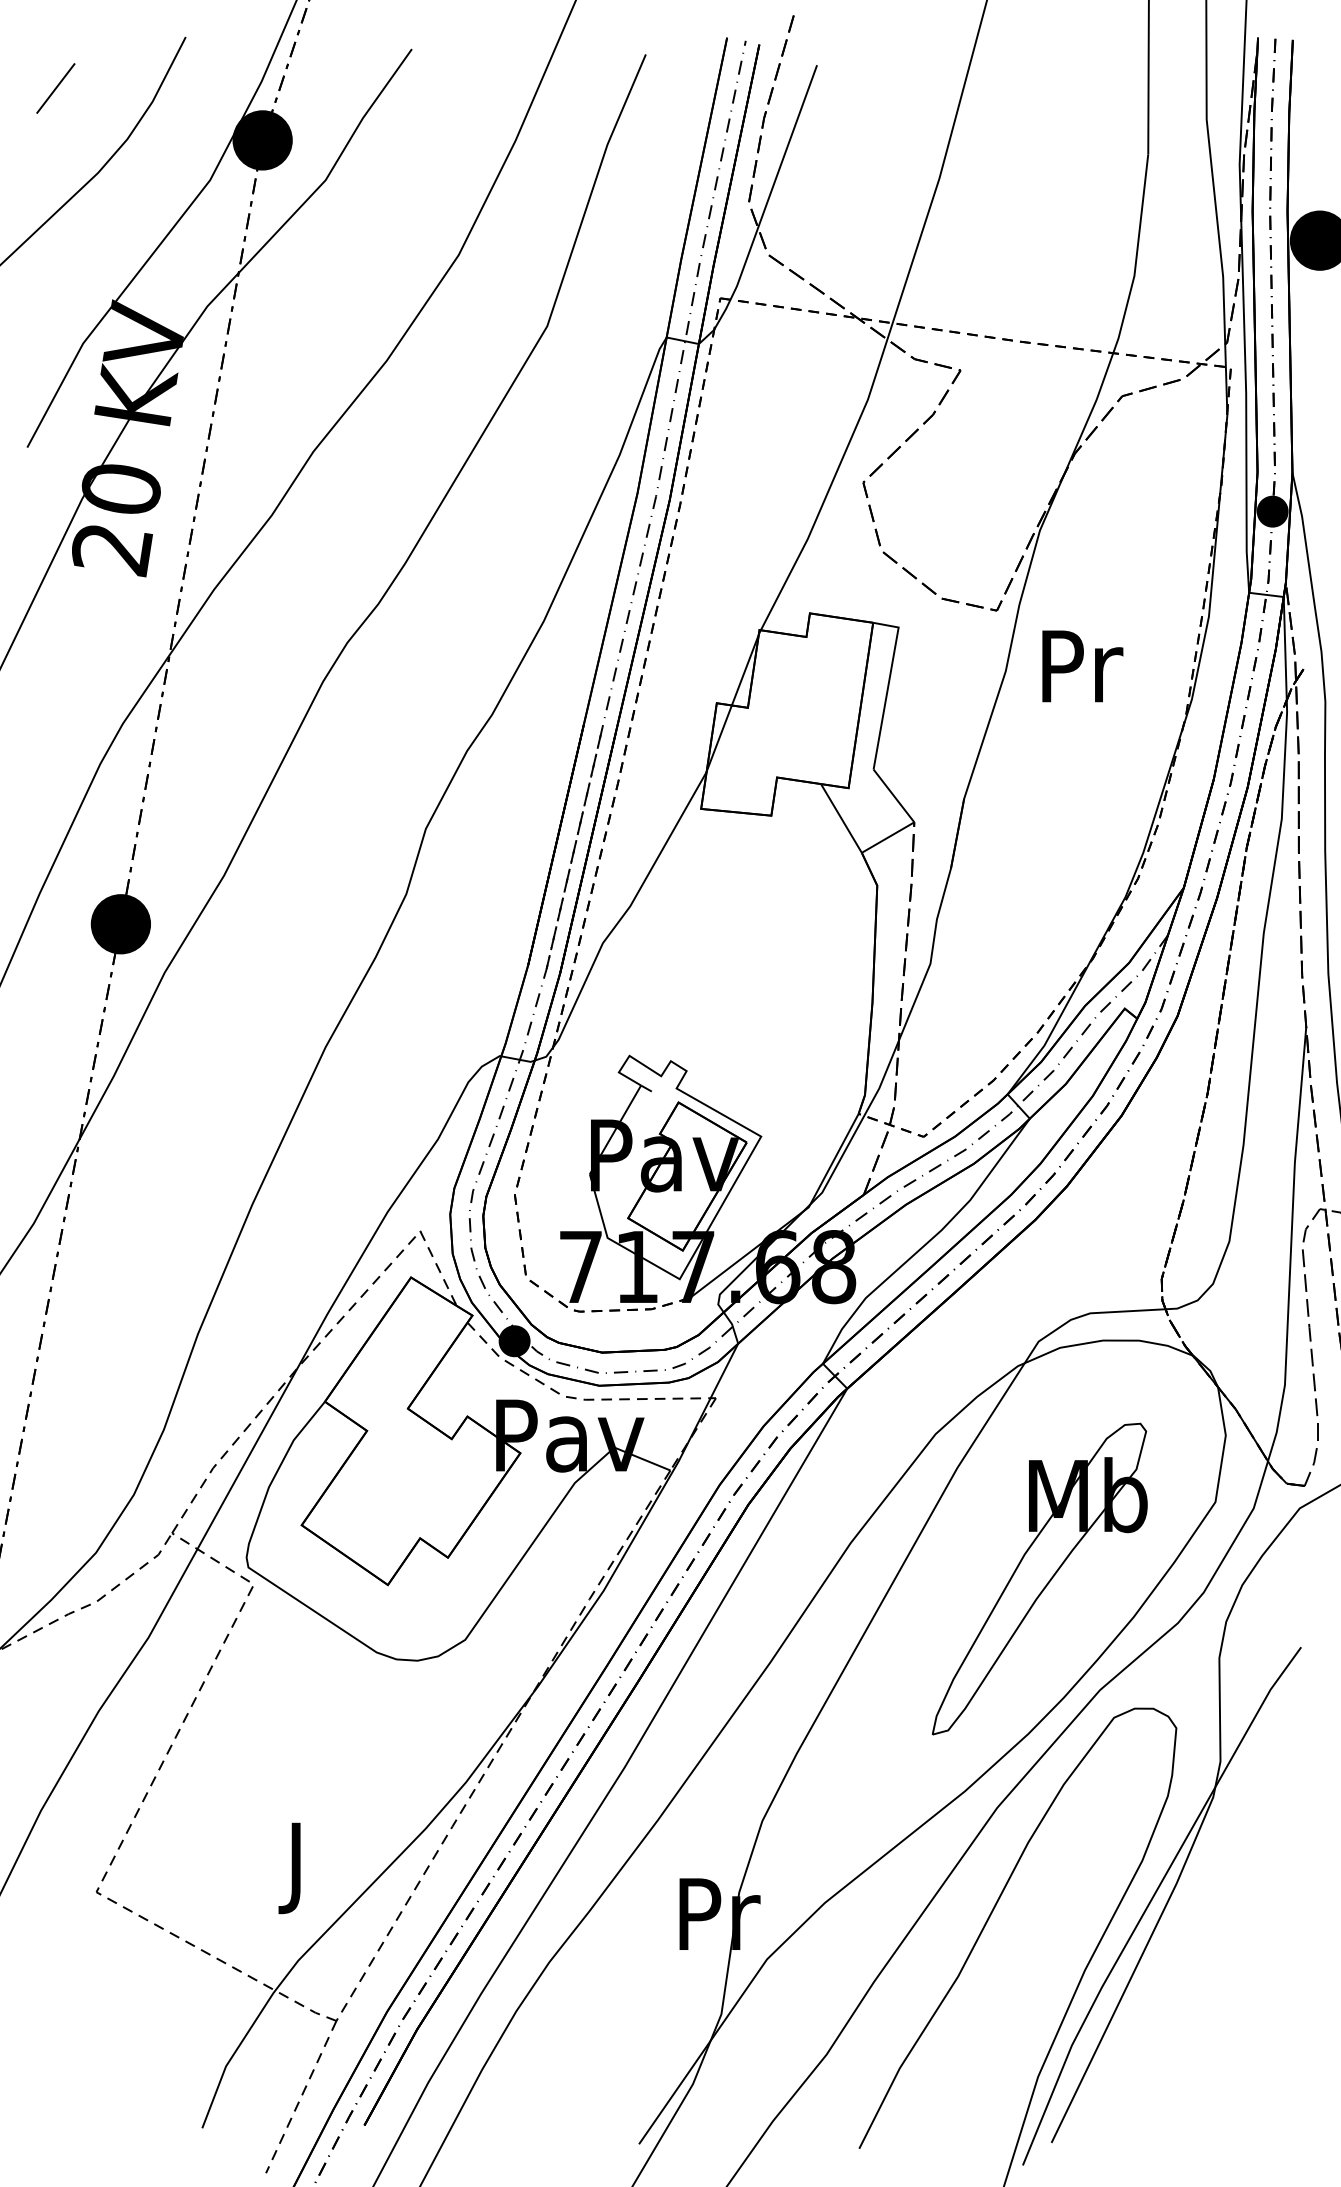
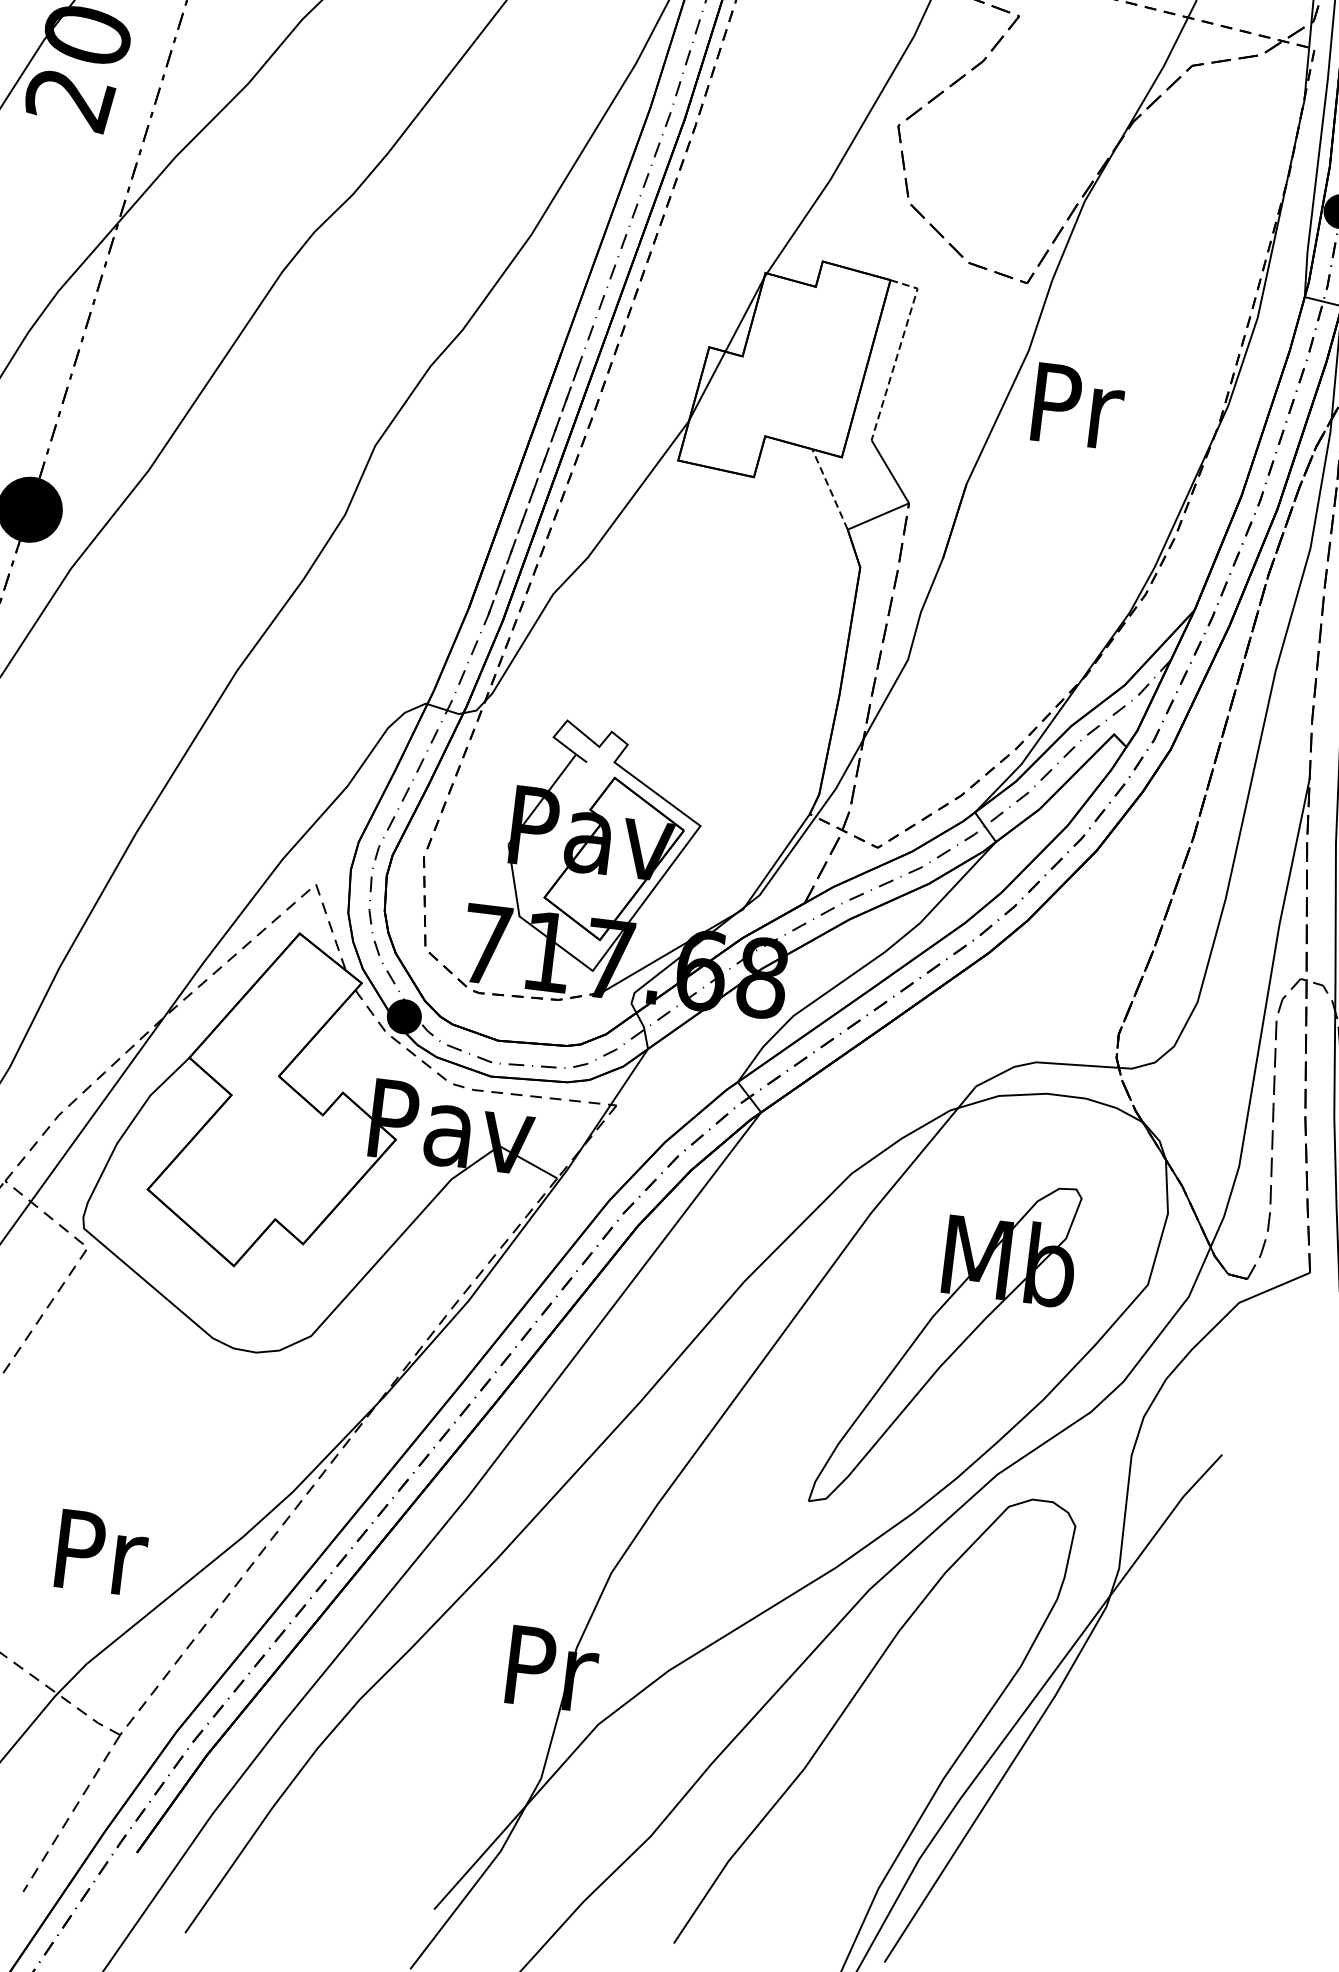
text: (1082, 666) -> (1078, 406), moved
line: (888, 685) -> (898, 350), solid -> dashed
line: (841, 818) -> (830, 489), solid -> dashed
text: (300, 1868) -> (101, 1563), J -> Pr

